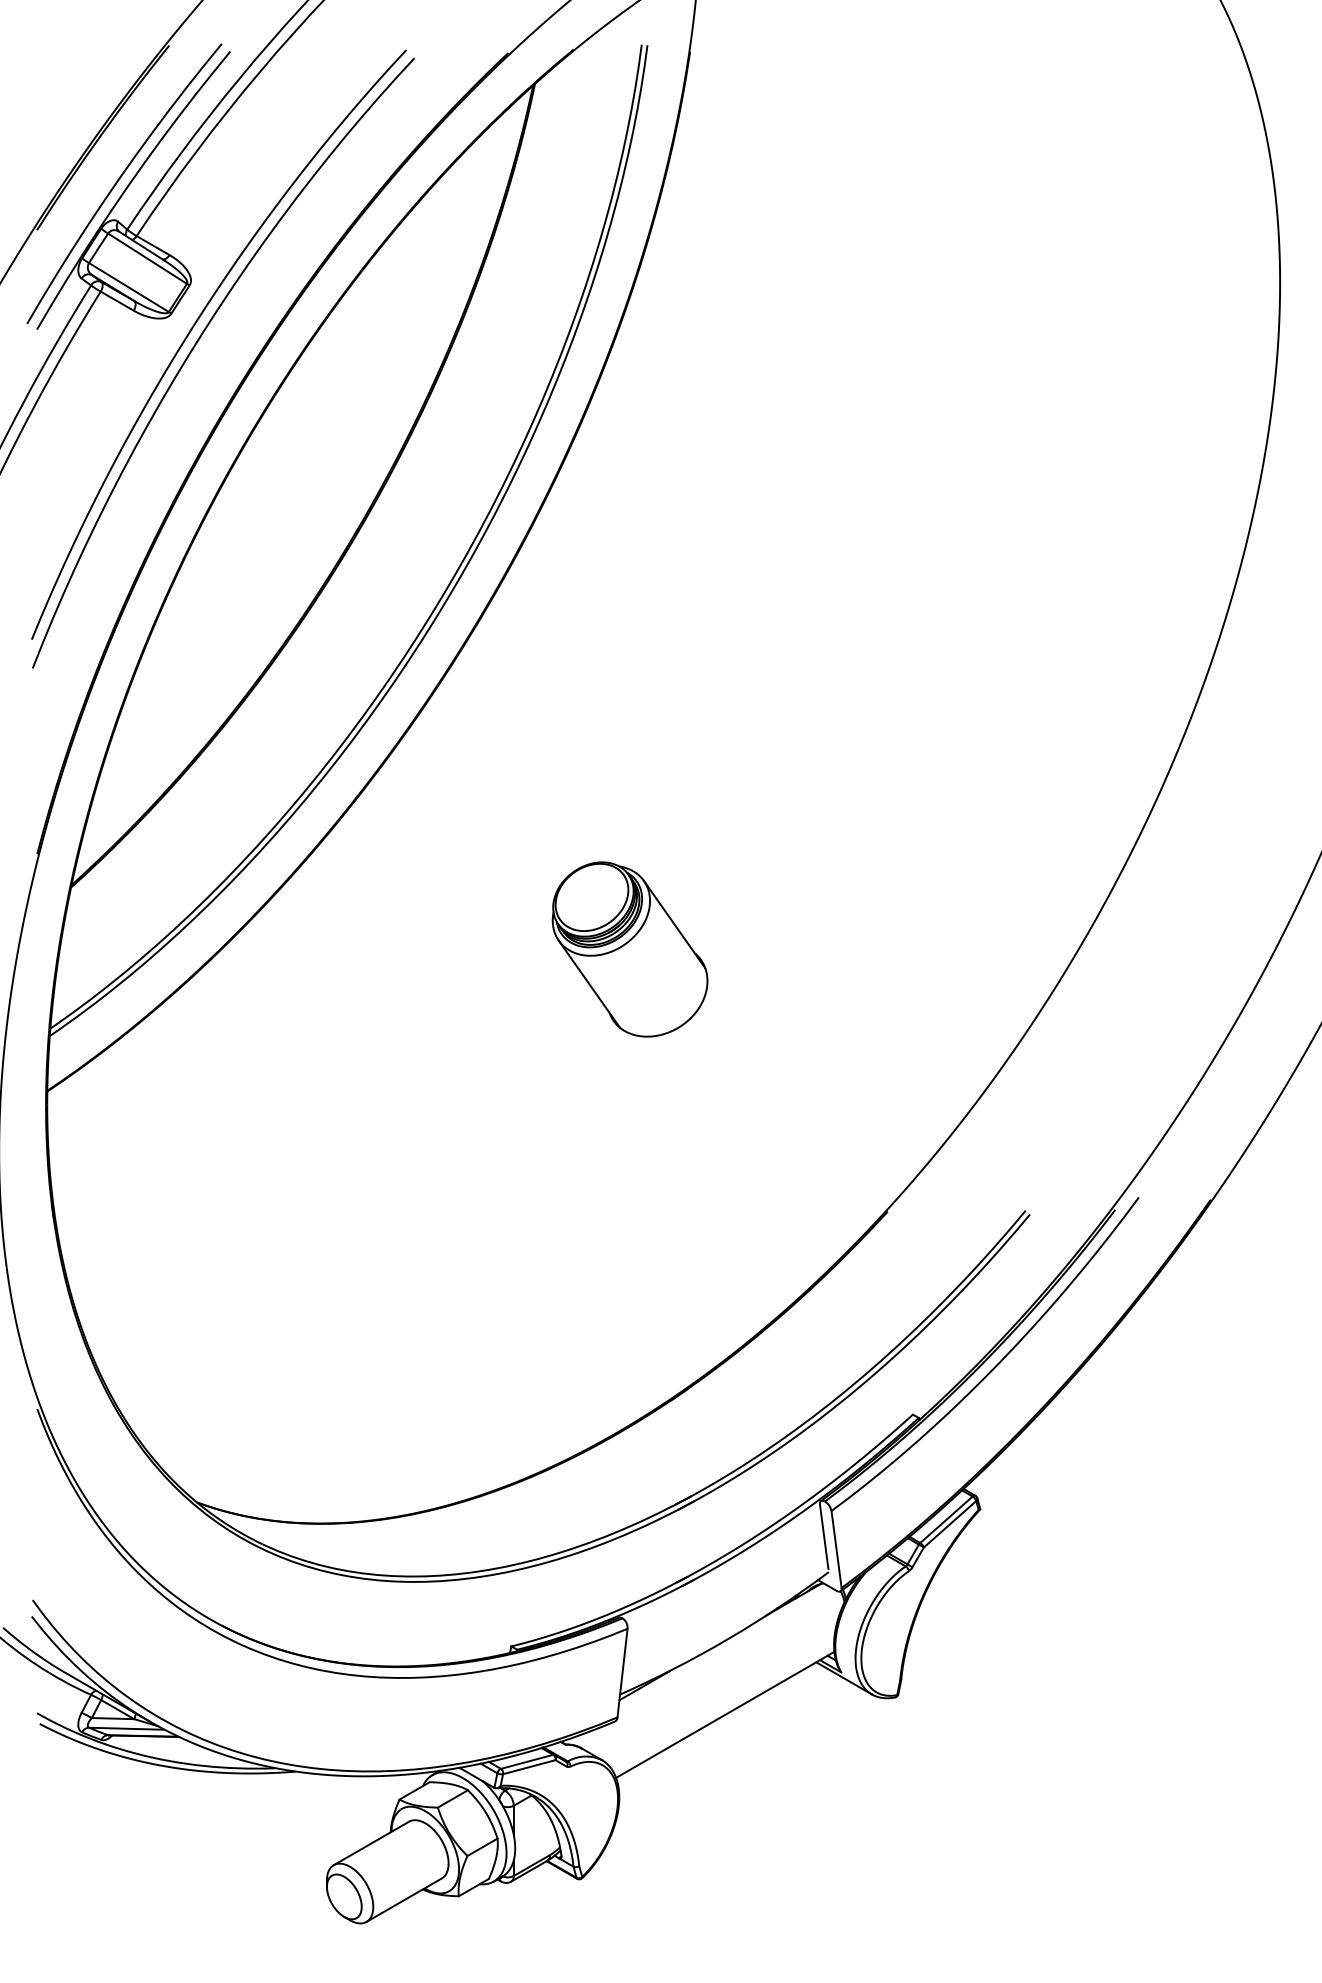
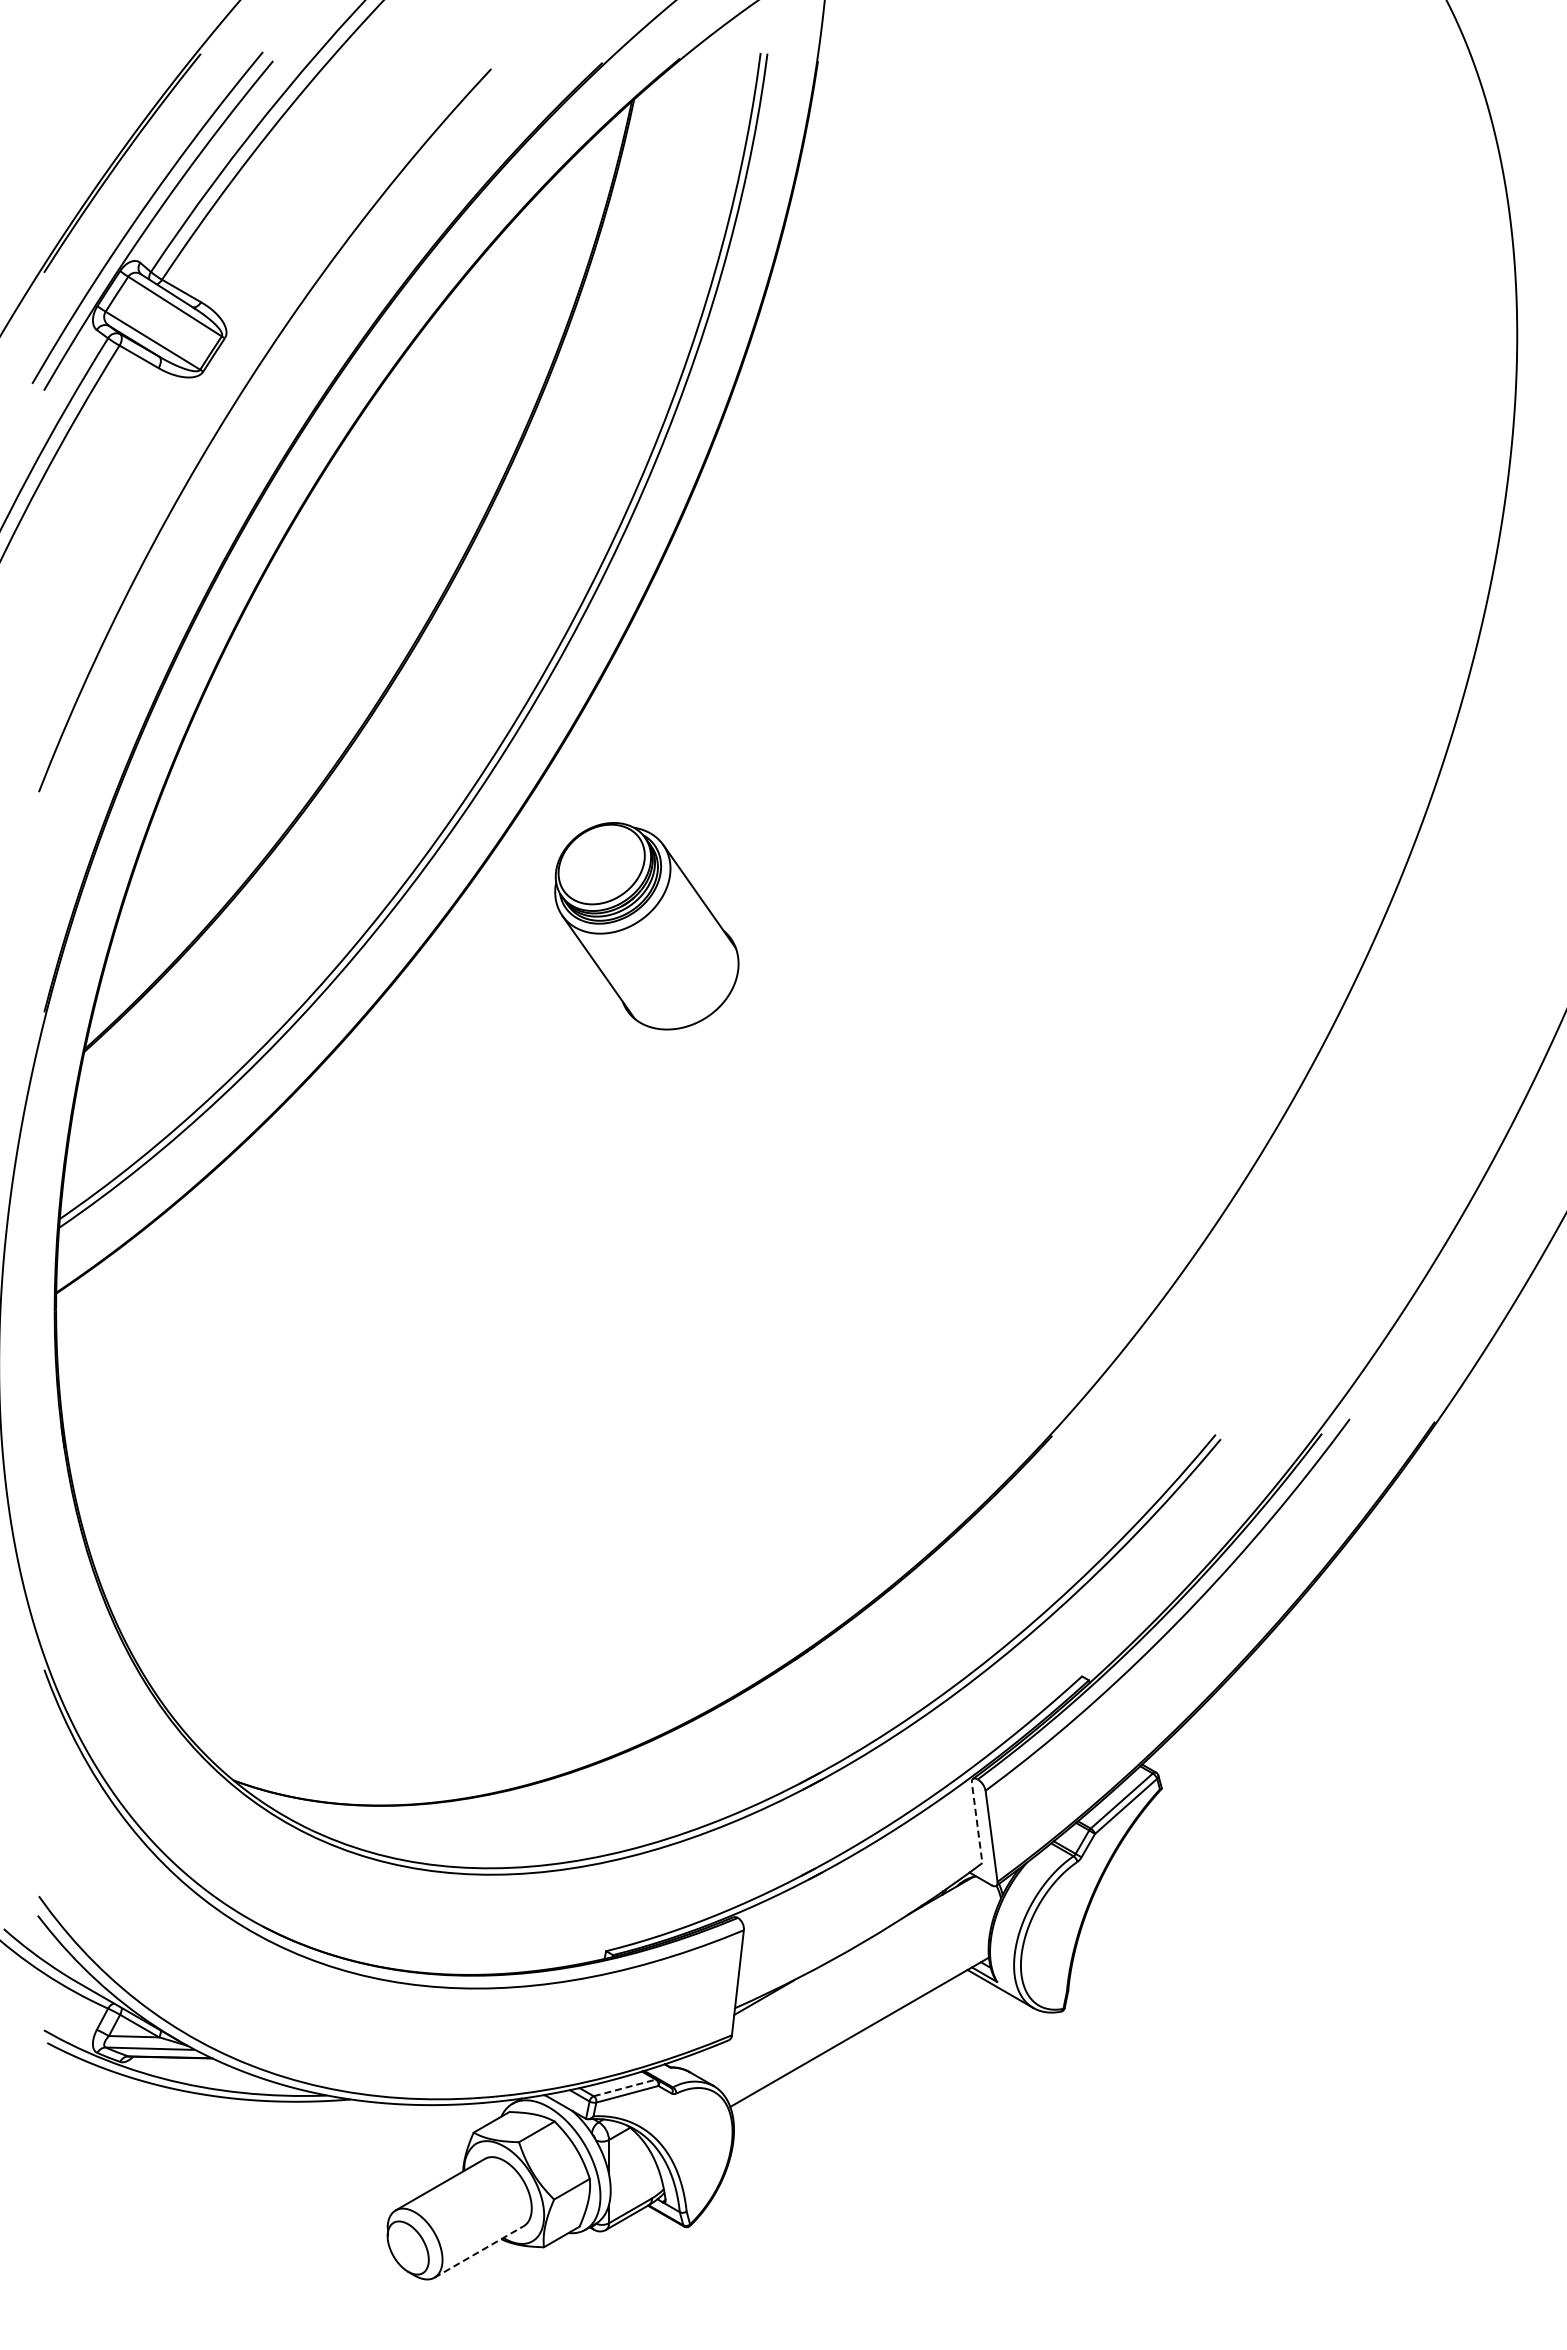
curve: (192, 329) -> (228, 390), removed
part: (629, 949) -> (646, 926), moved
line: (823, 1537) -> (976, 1821), solid -> dashed
line: (527, 1761) -> (625, 2087), solid -> dashed
line: (404, 1899) -> (479, 2251), solid -> dashed

